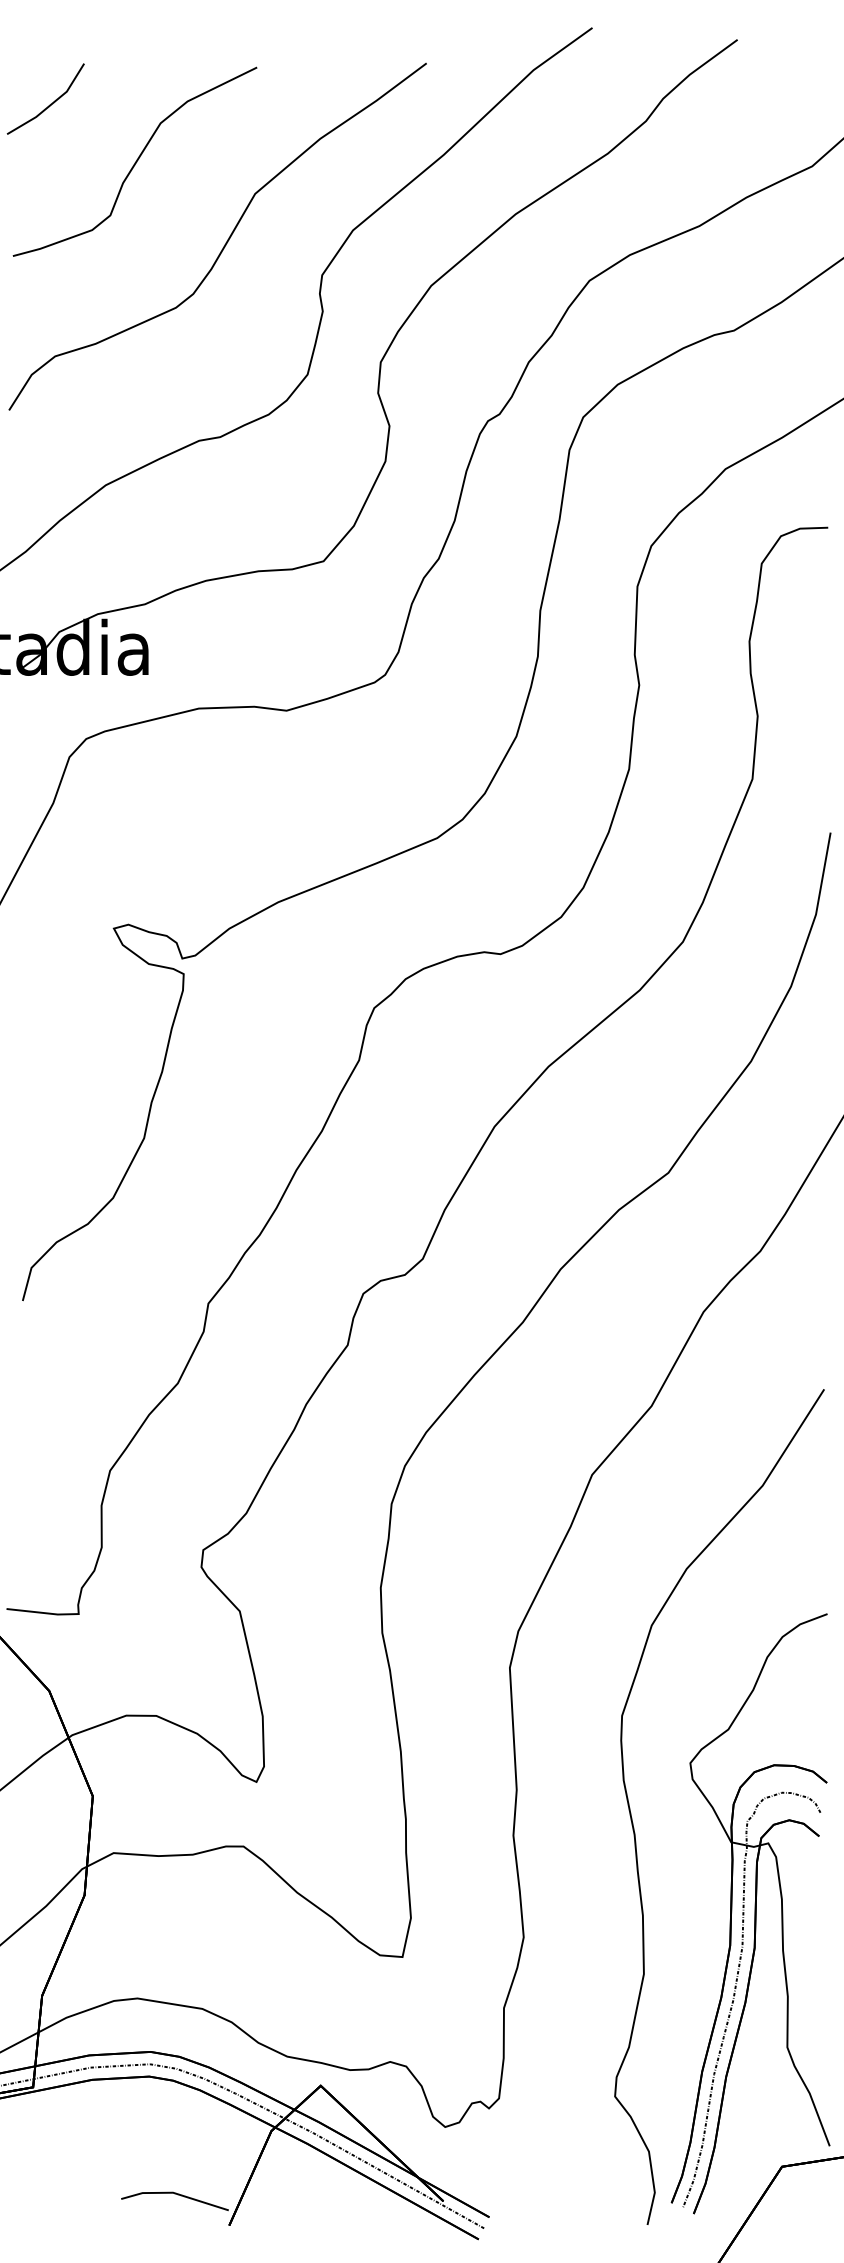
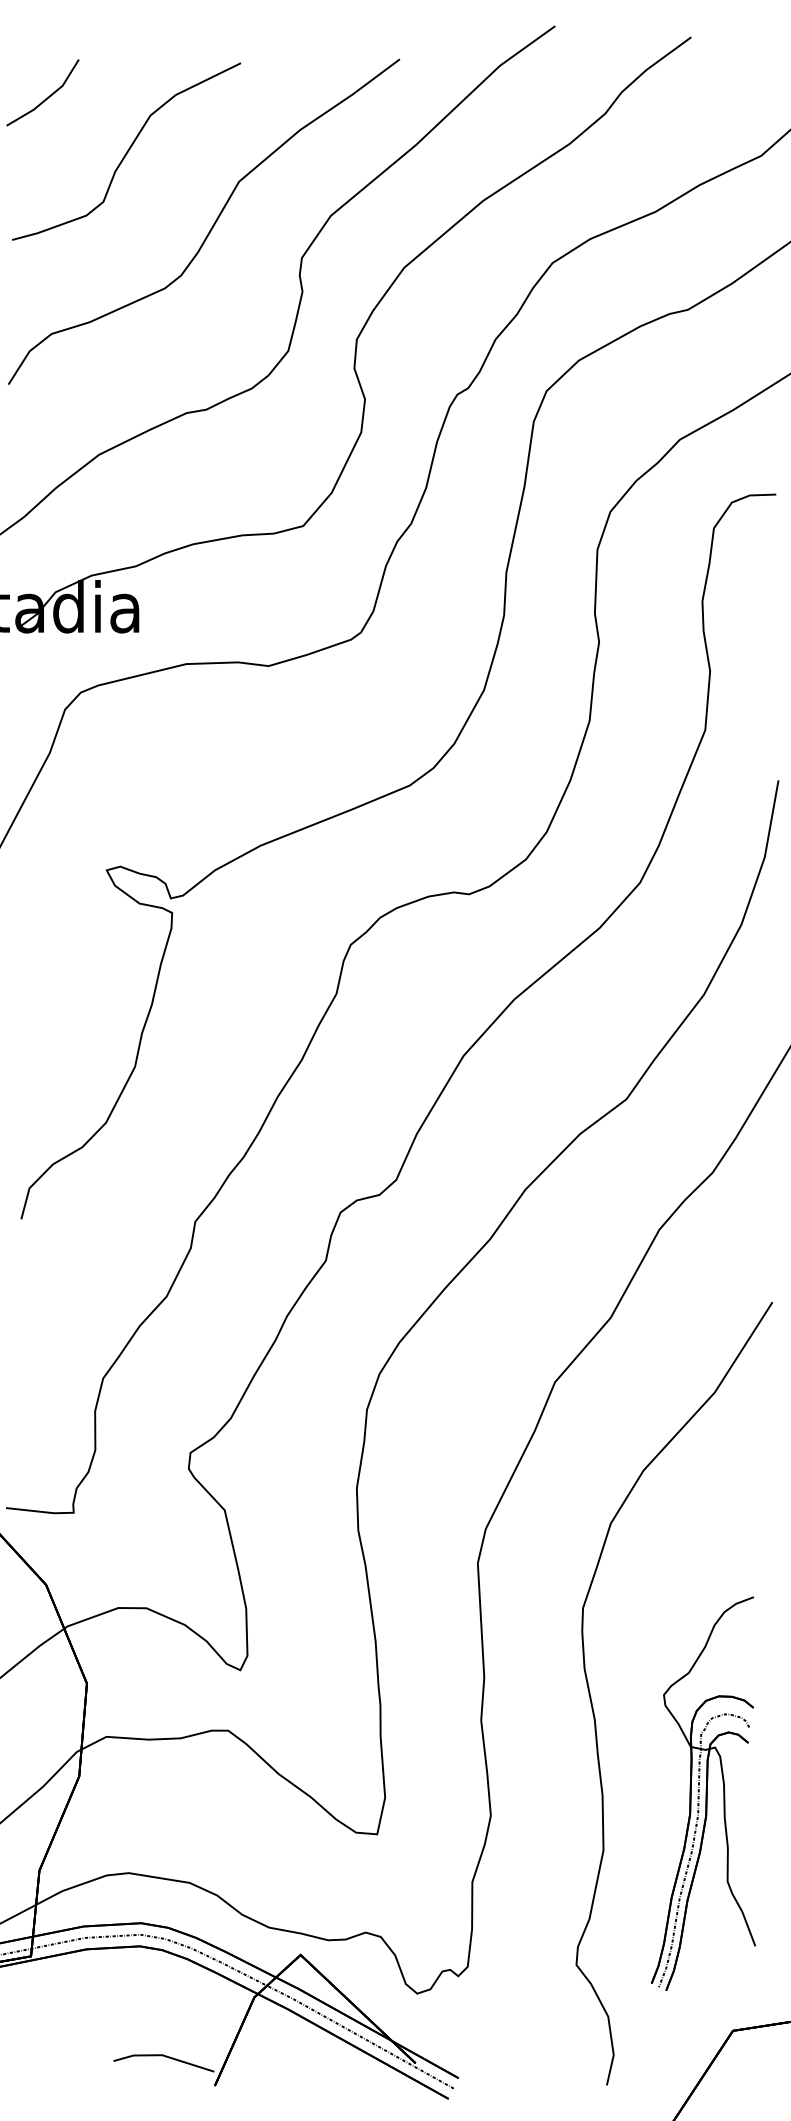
part: (750, 1913) -> (703, 1793), size x0.7

